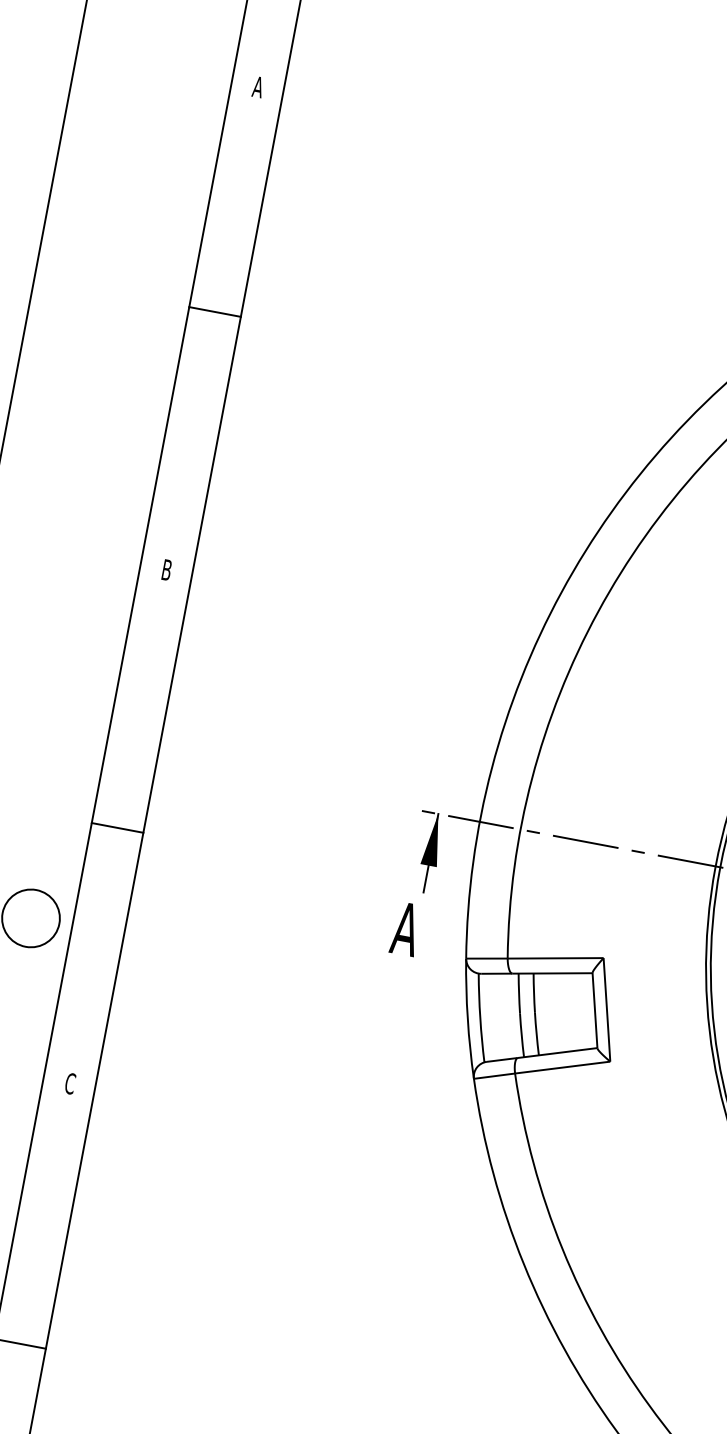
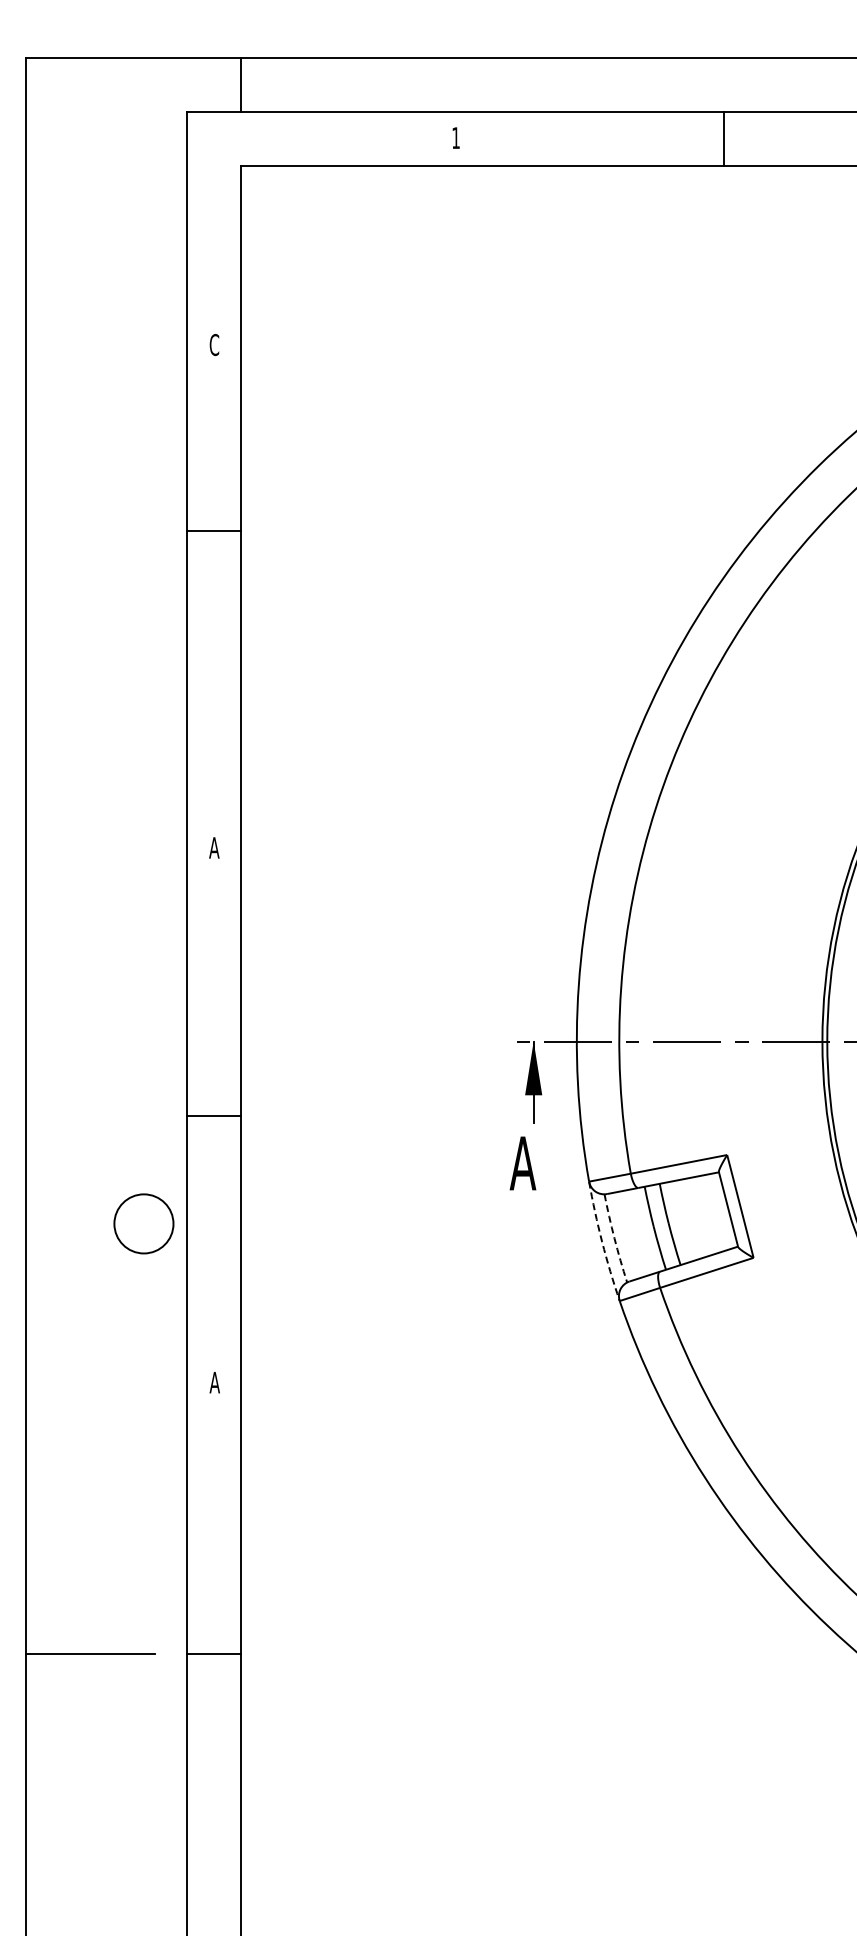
text: (258, 86) -> (214, 344), A -> C
line: (214, 312) -> (213, 531), moved
text: (167, 569) -> (214, 847), B -> A
arc: (480, 1017) -> (614, 1238), solid -> dashed
arc: (468, 1018) -> (602, 1241), solid -> dashed
text: (69, 1083) -> (214, 1382), C -> A

